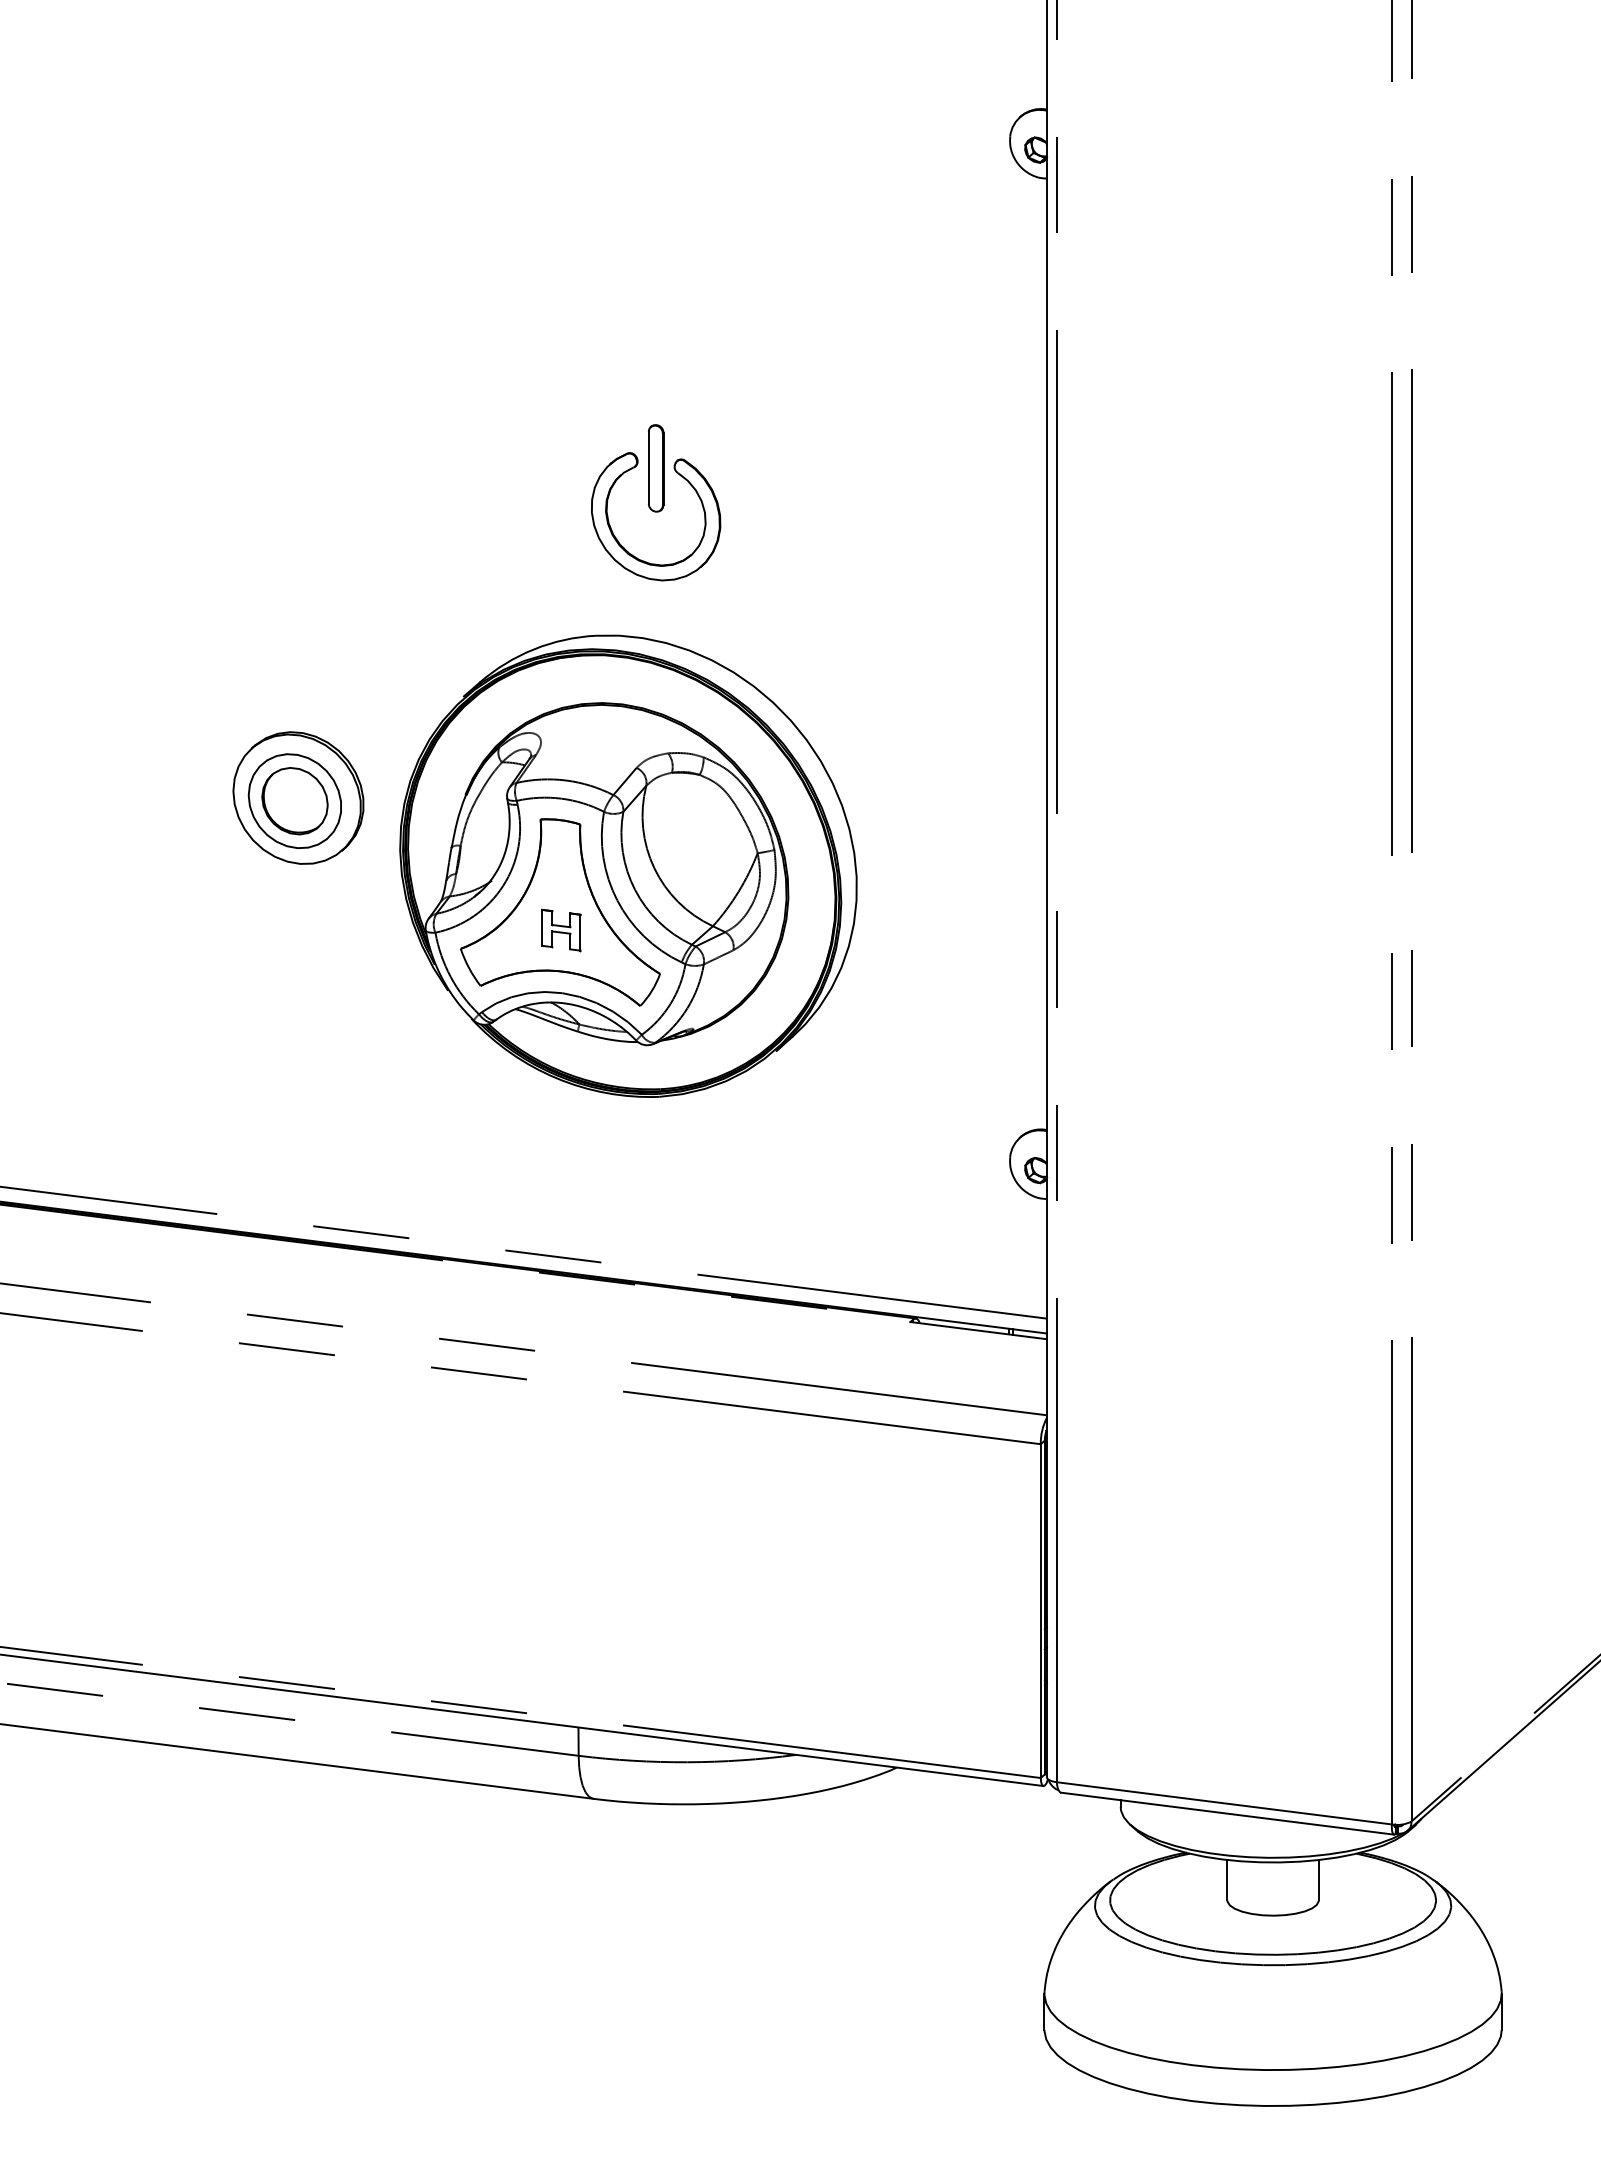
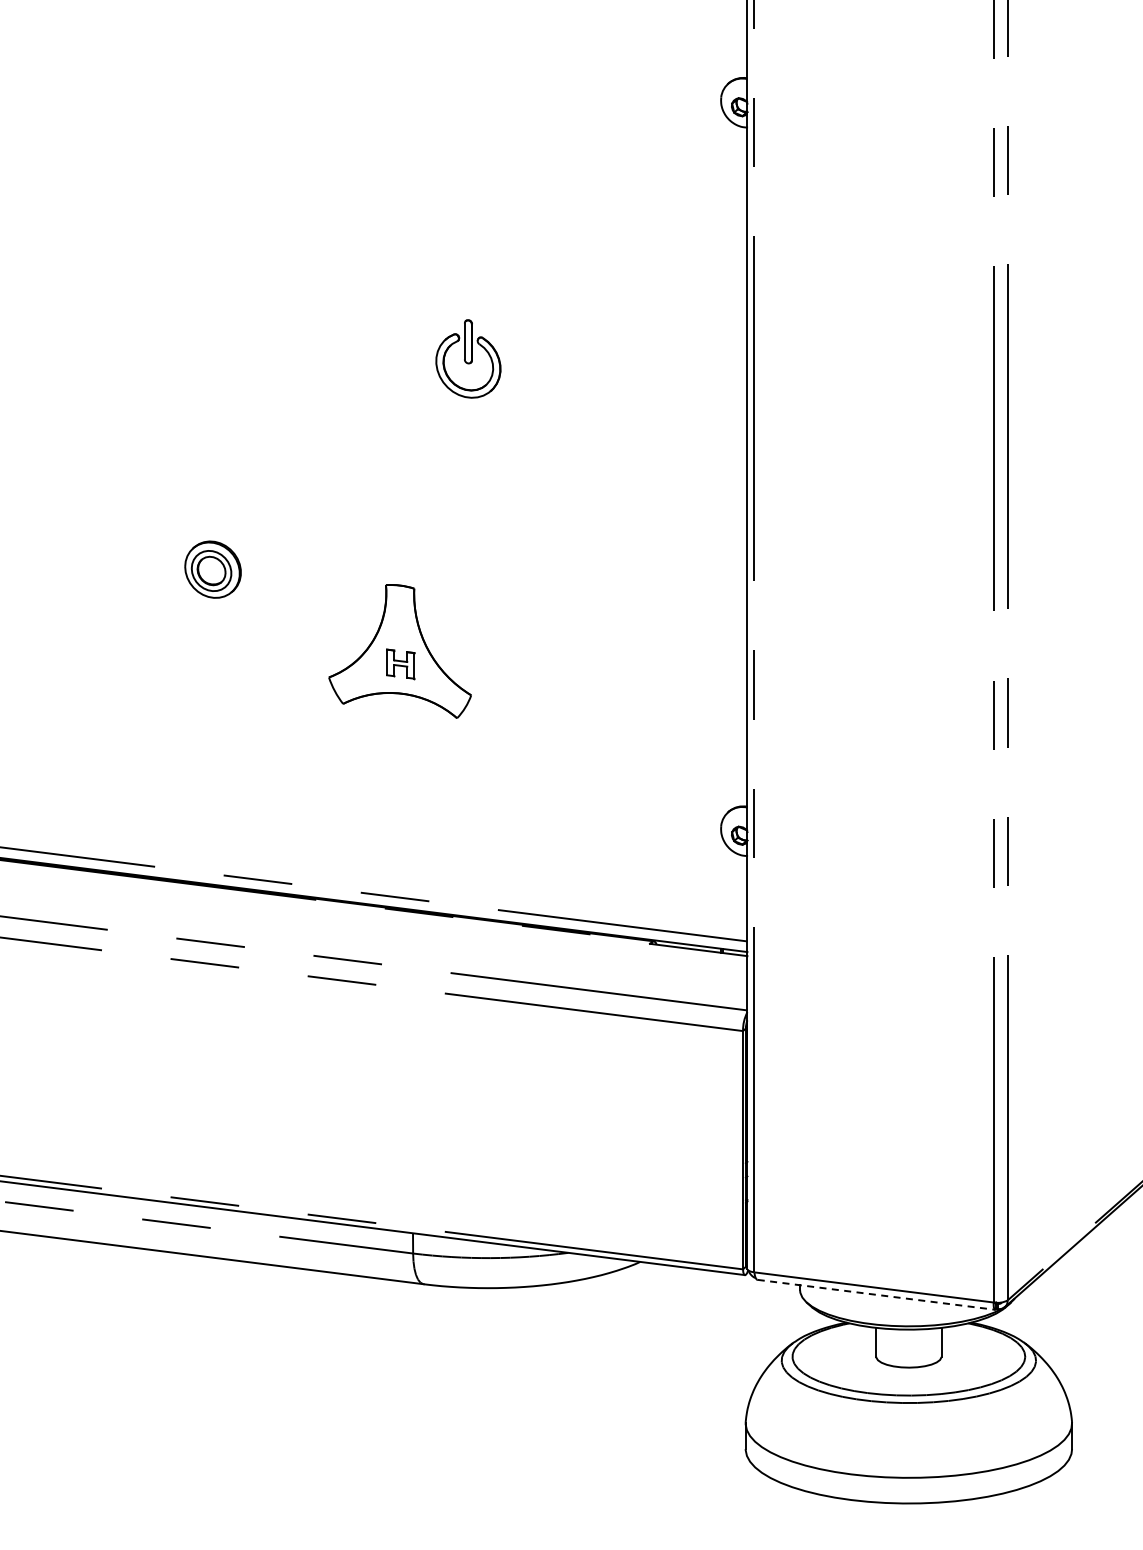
part: (656, 502) -> (468, 358), size x0.7
part: (297, 797) -> (212, 569), size x0.6
part: (628, 866) -> (448, 618), removed
line: (1227, 1813) -> (876, 1294), solid -> dashed

